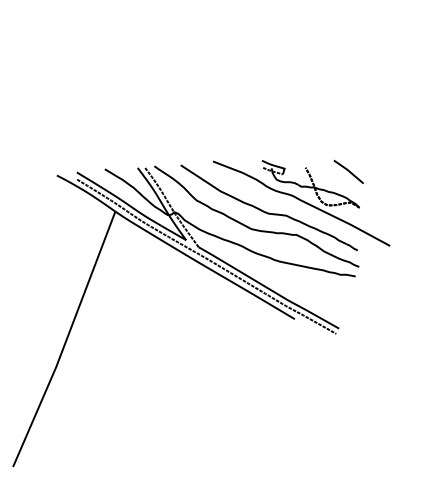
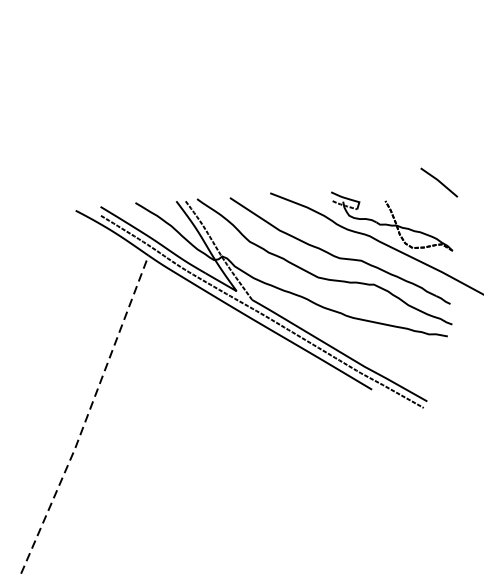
line: (348, 171) -> (438, 182), moved
line: (66, 340) -> (87, 416), solid -> dashed

